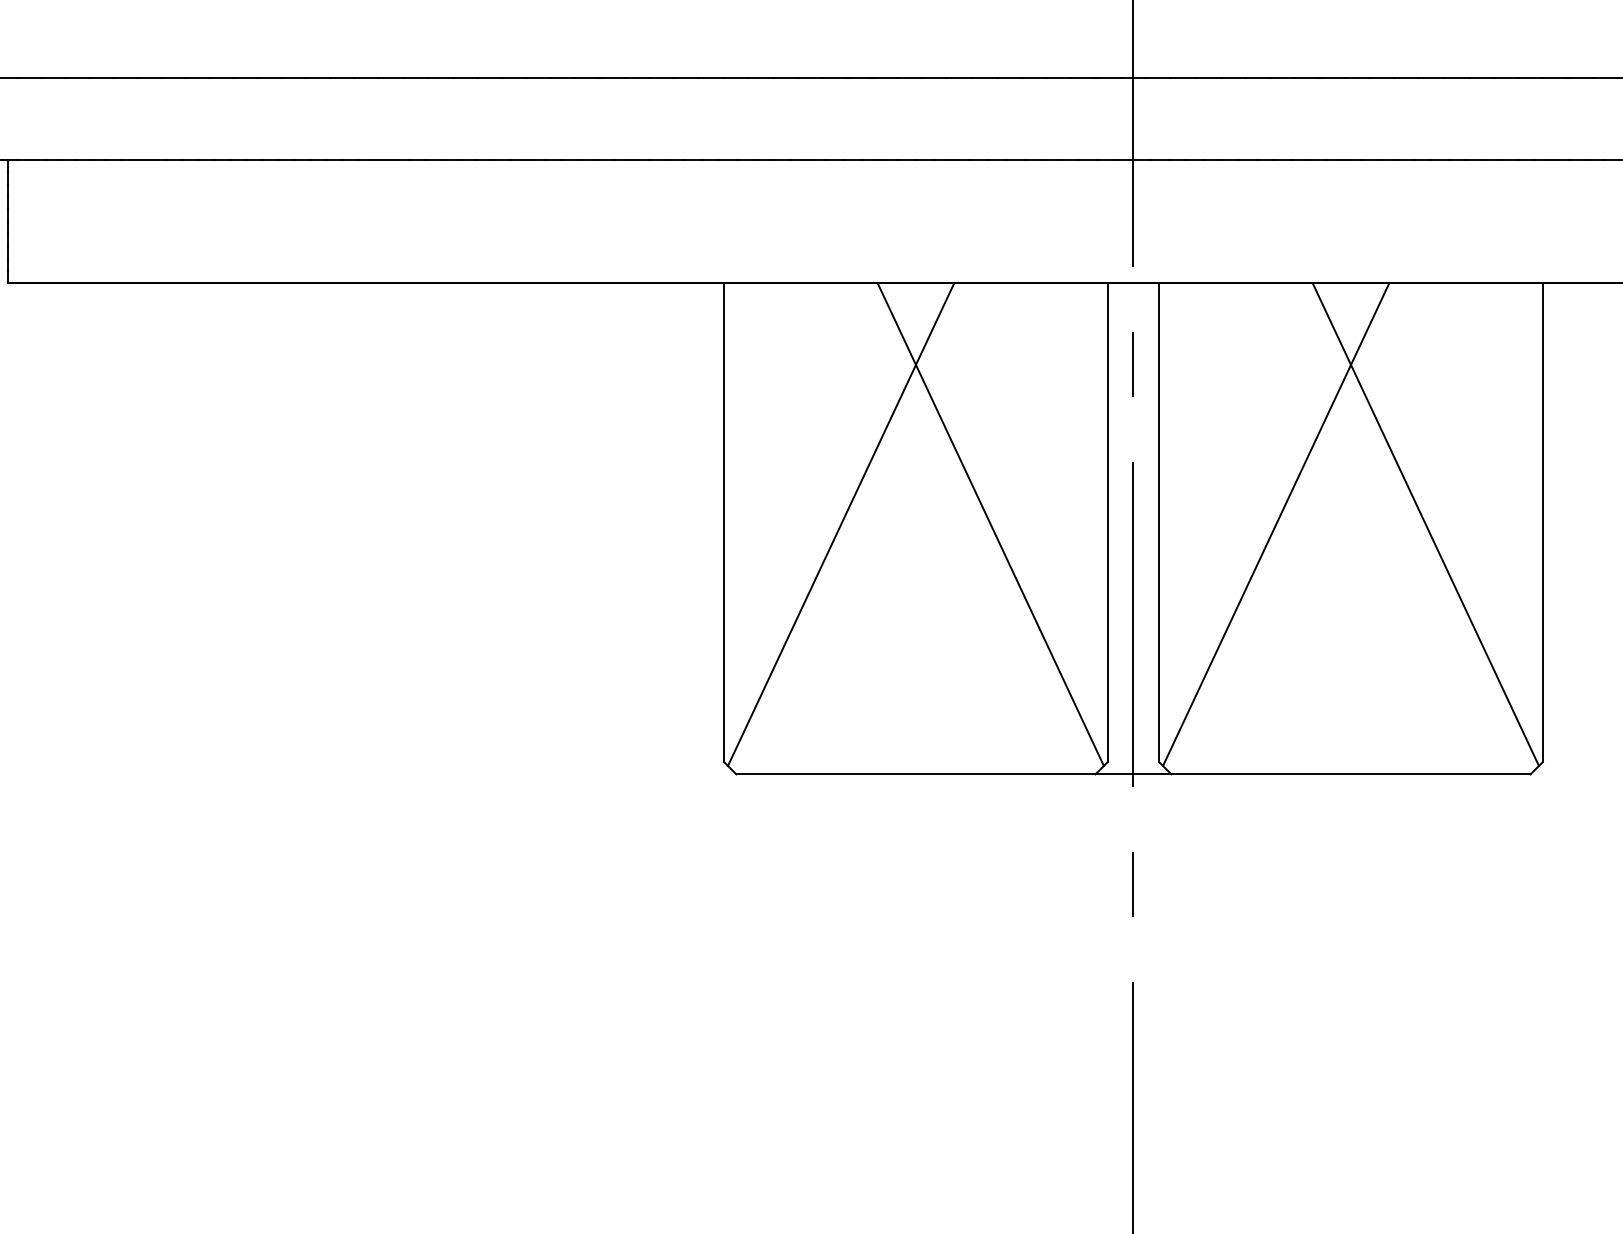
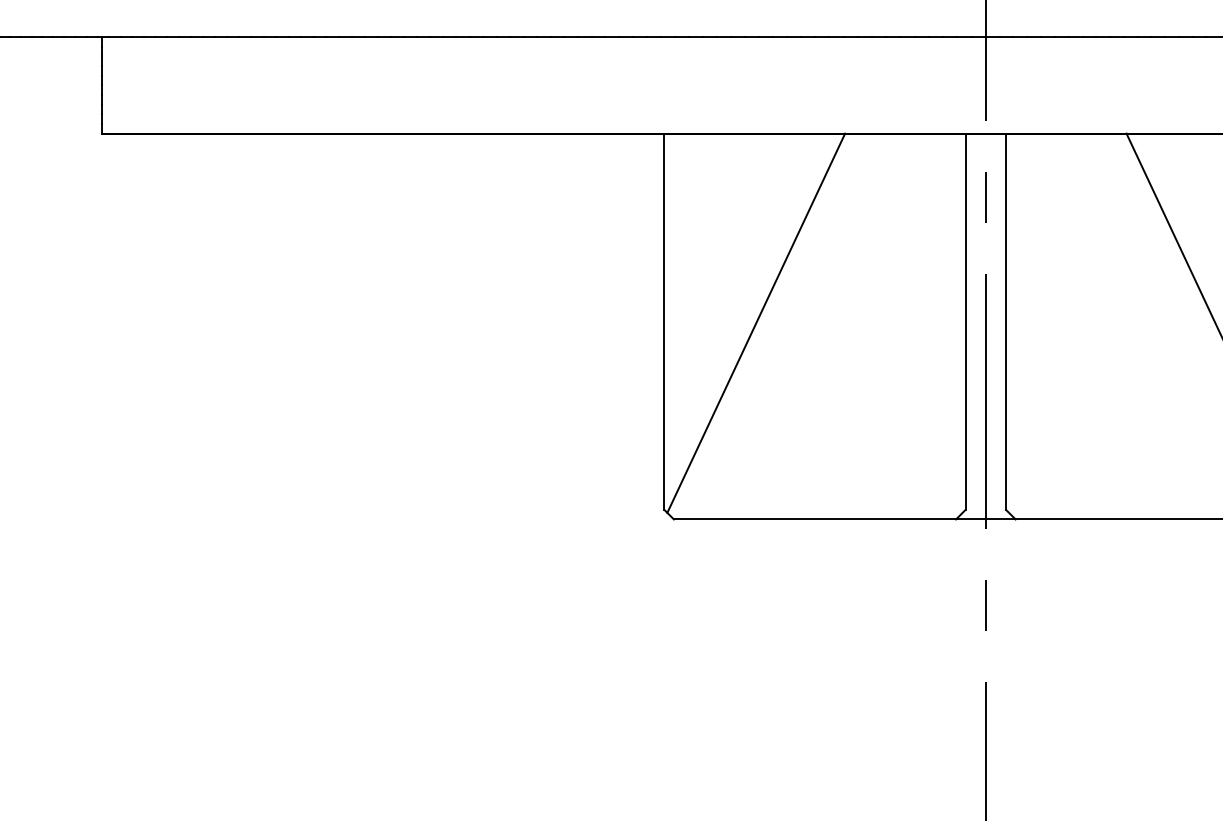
line: (990, 524) -> (873, 323), removed
line: (1276, 524) -> (1098, 323), removed

